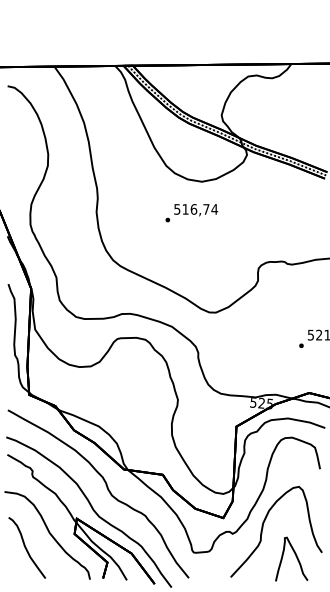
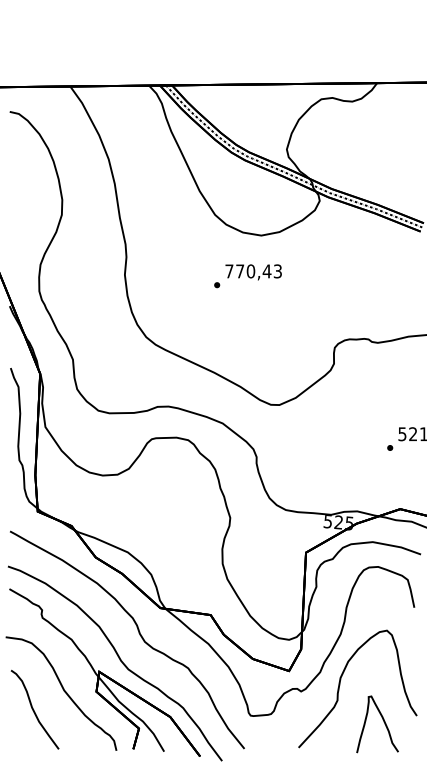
text: (196, 209) -> (254, 271), 516,74 -> 770,43

